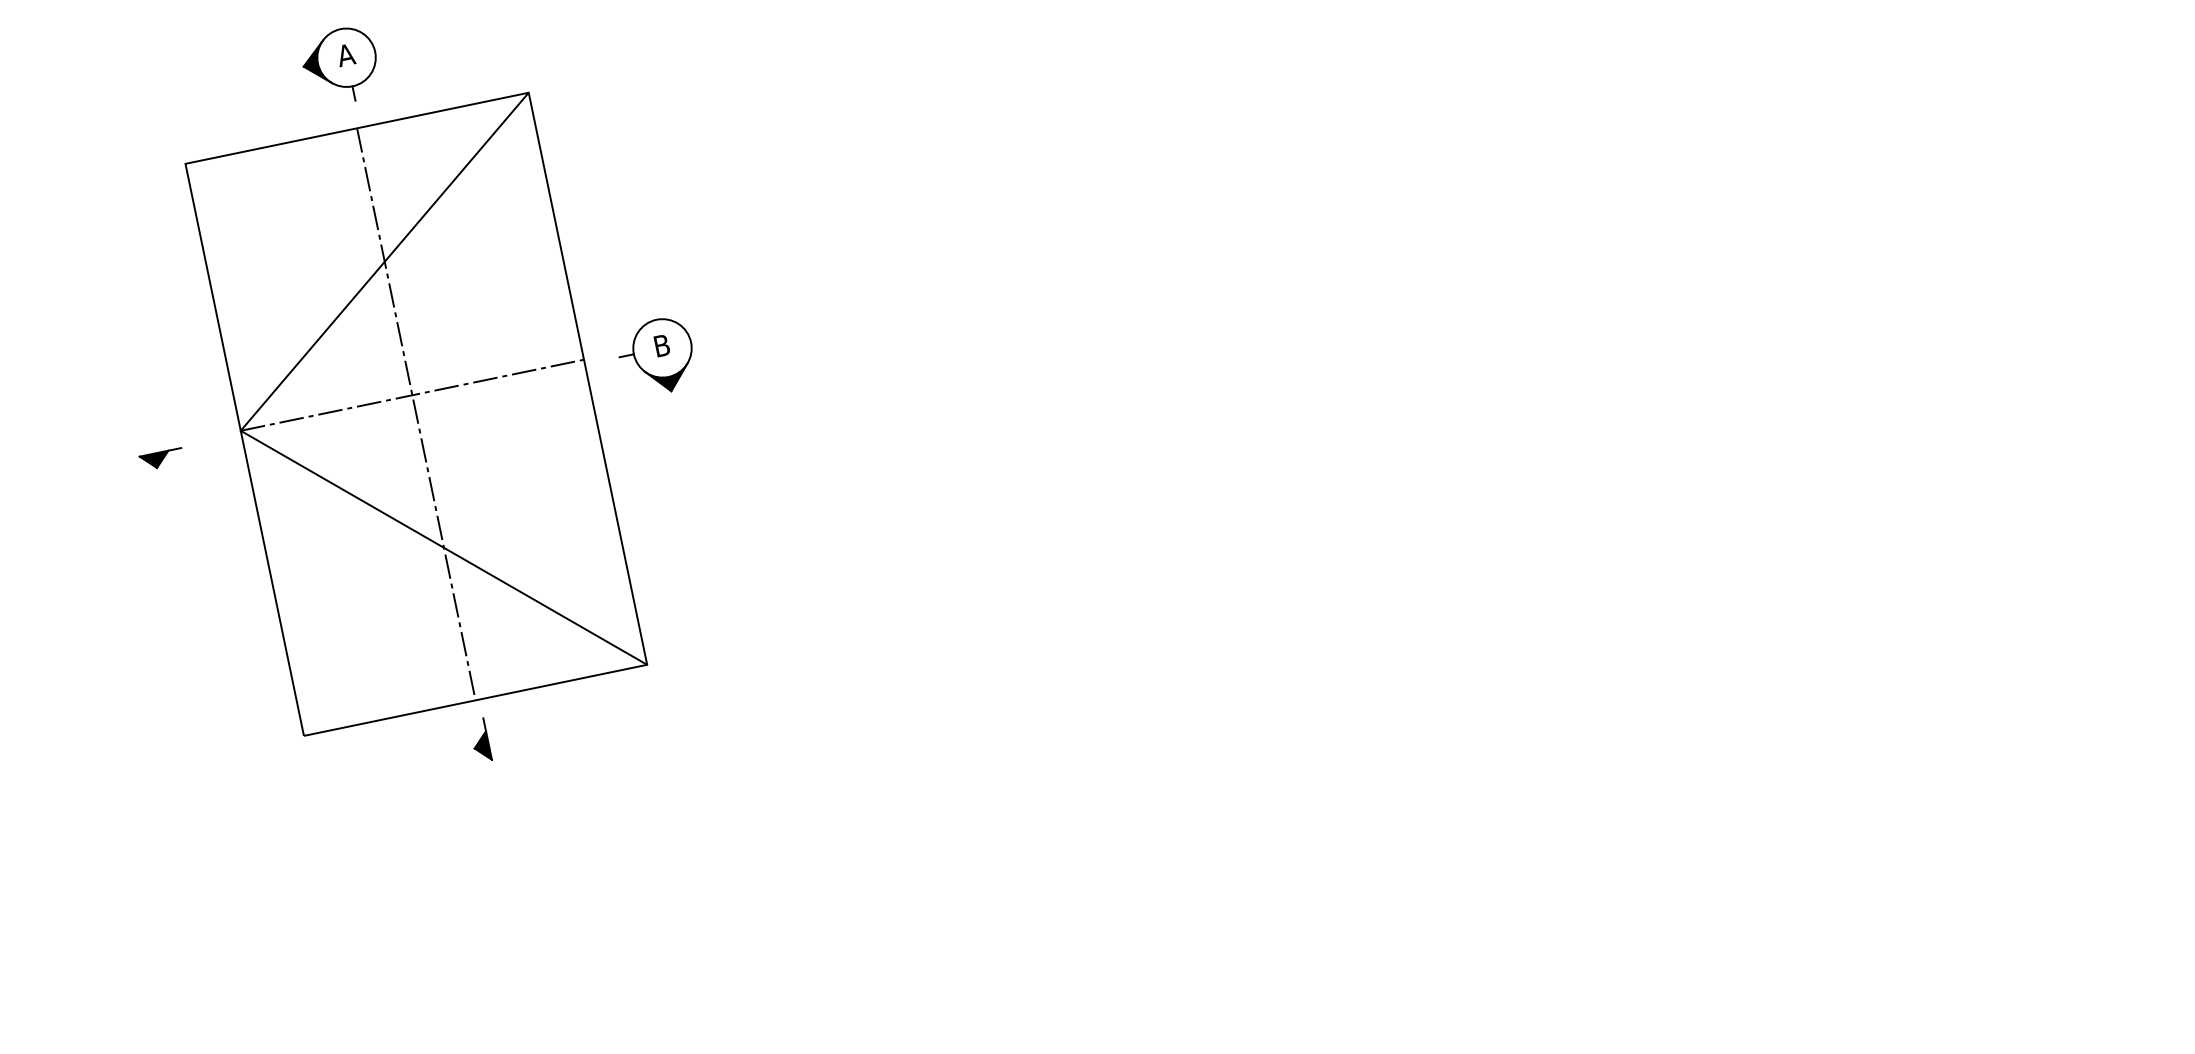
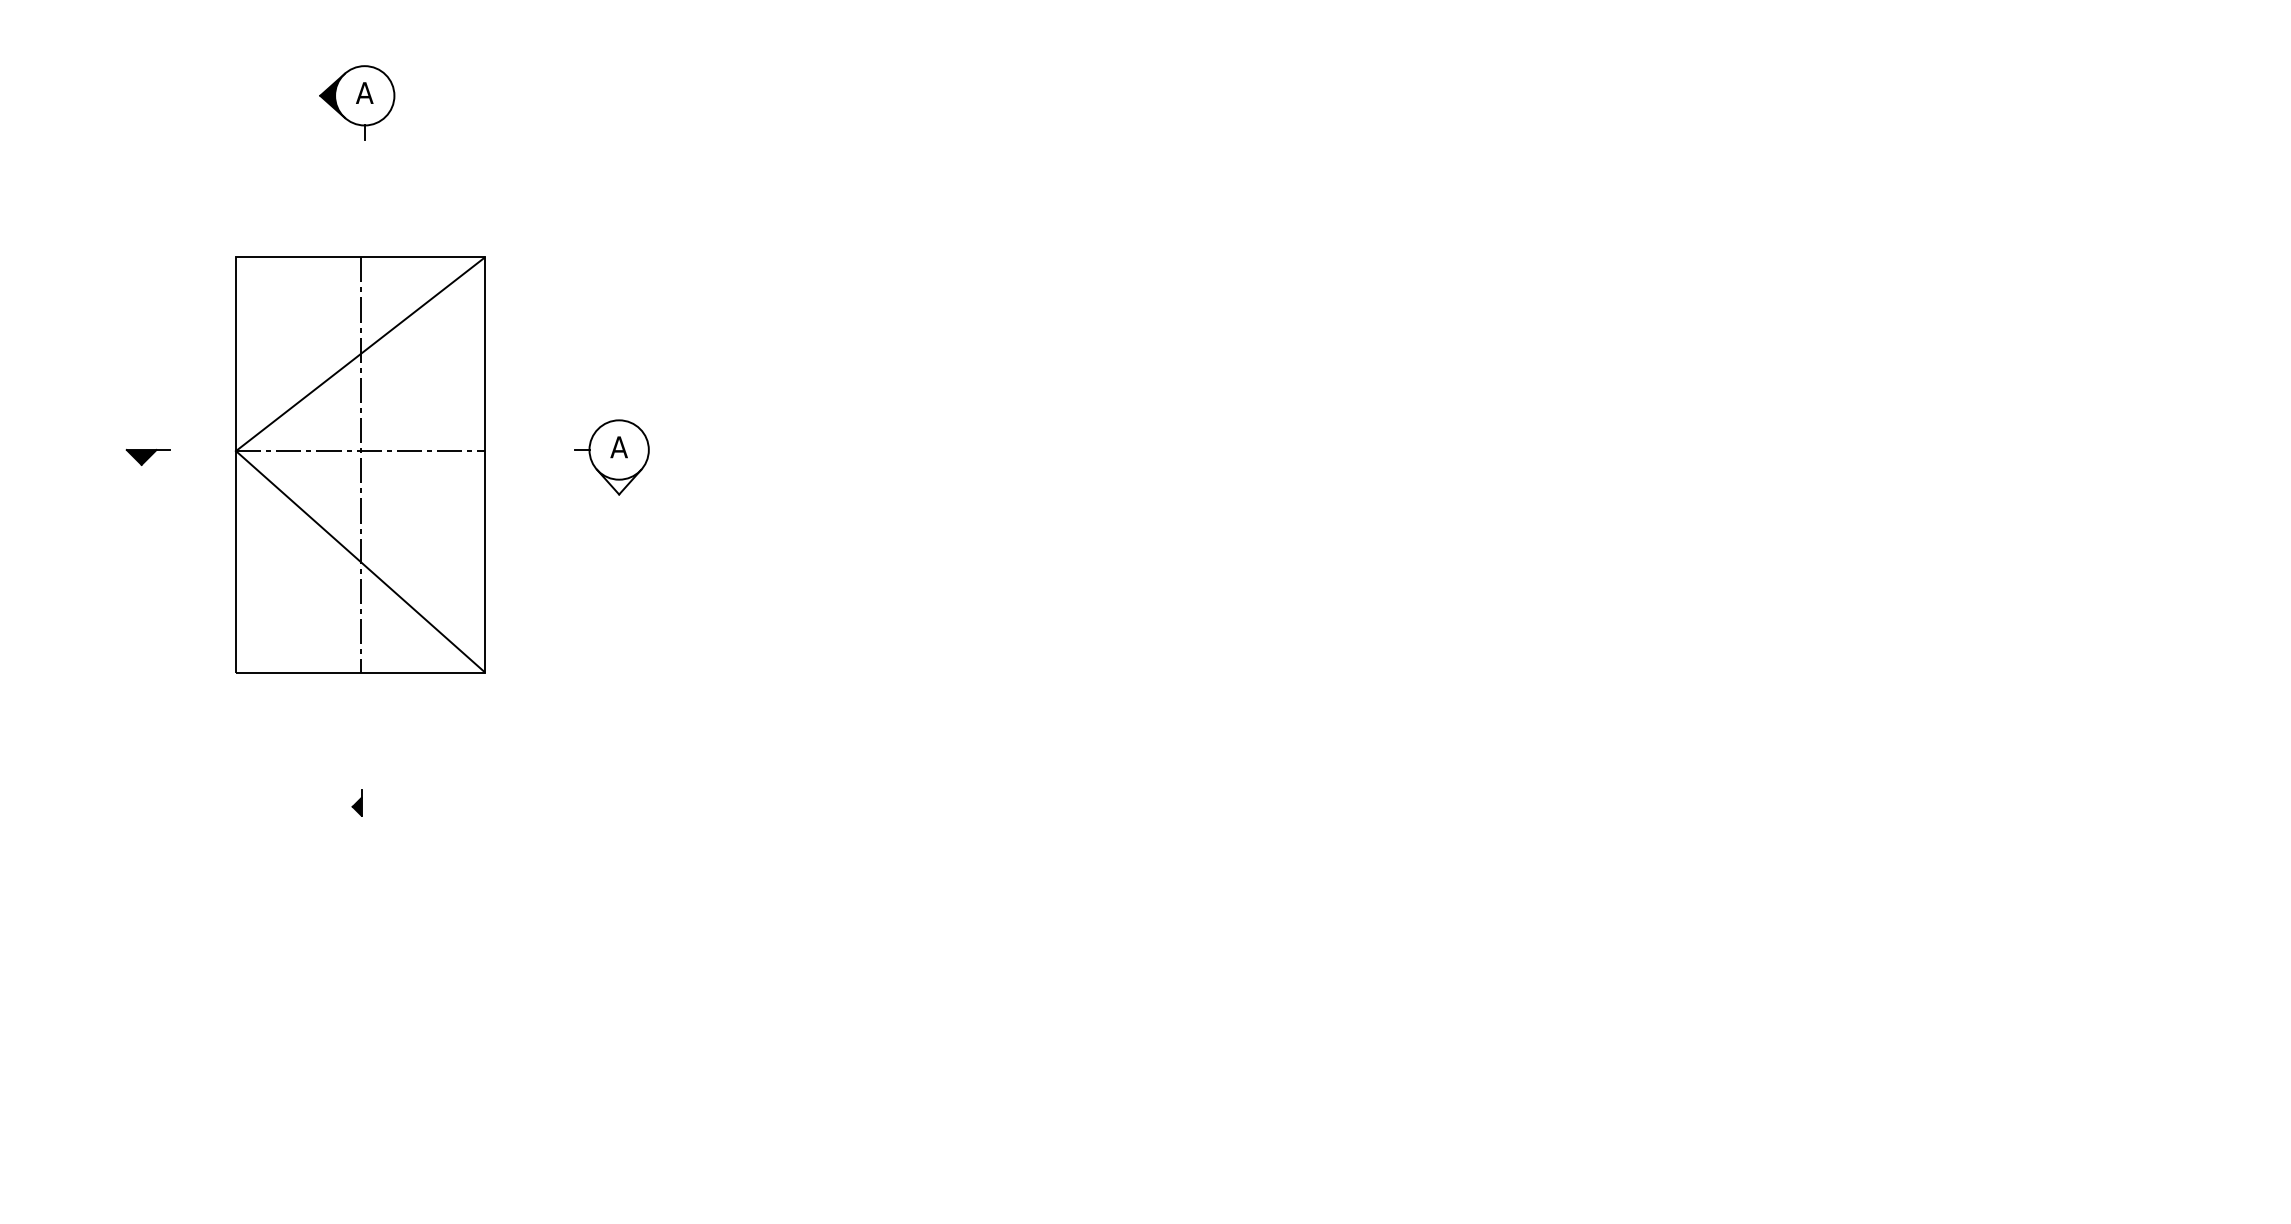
text: (661, 346) -> (618, 447), B -> A
fill: (669, 378) -> (619, 481), removed
part: (416, 413) -> (360, 464), size x0.7
part: (161, 459) -> (147, 457), moved
part: (479, 740) -> (356, 802), size x0.6

